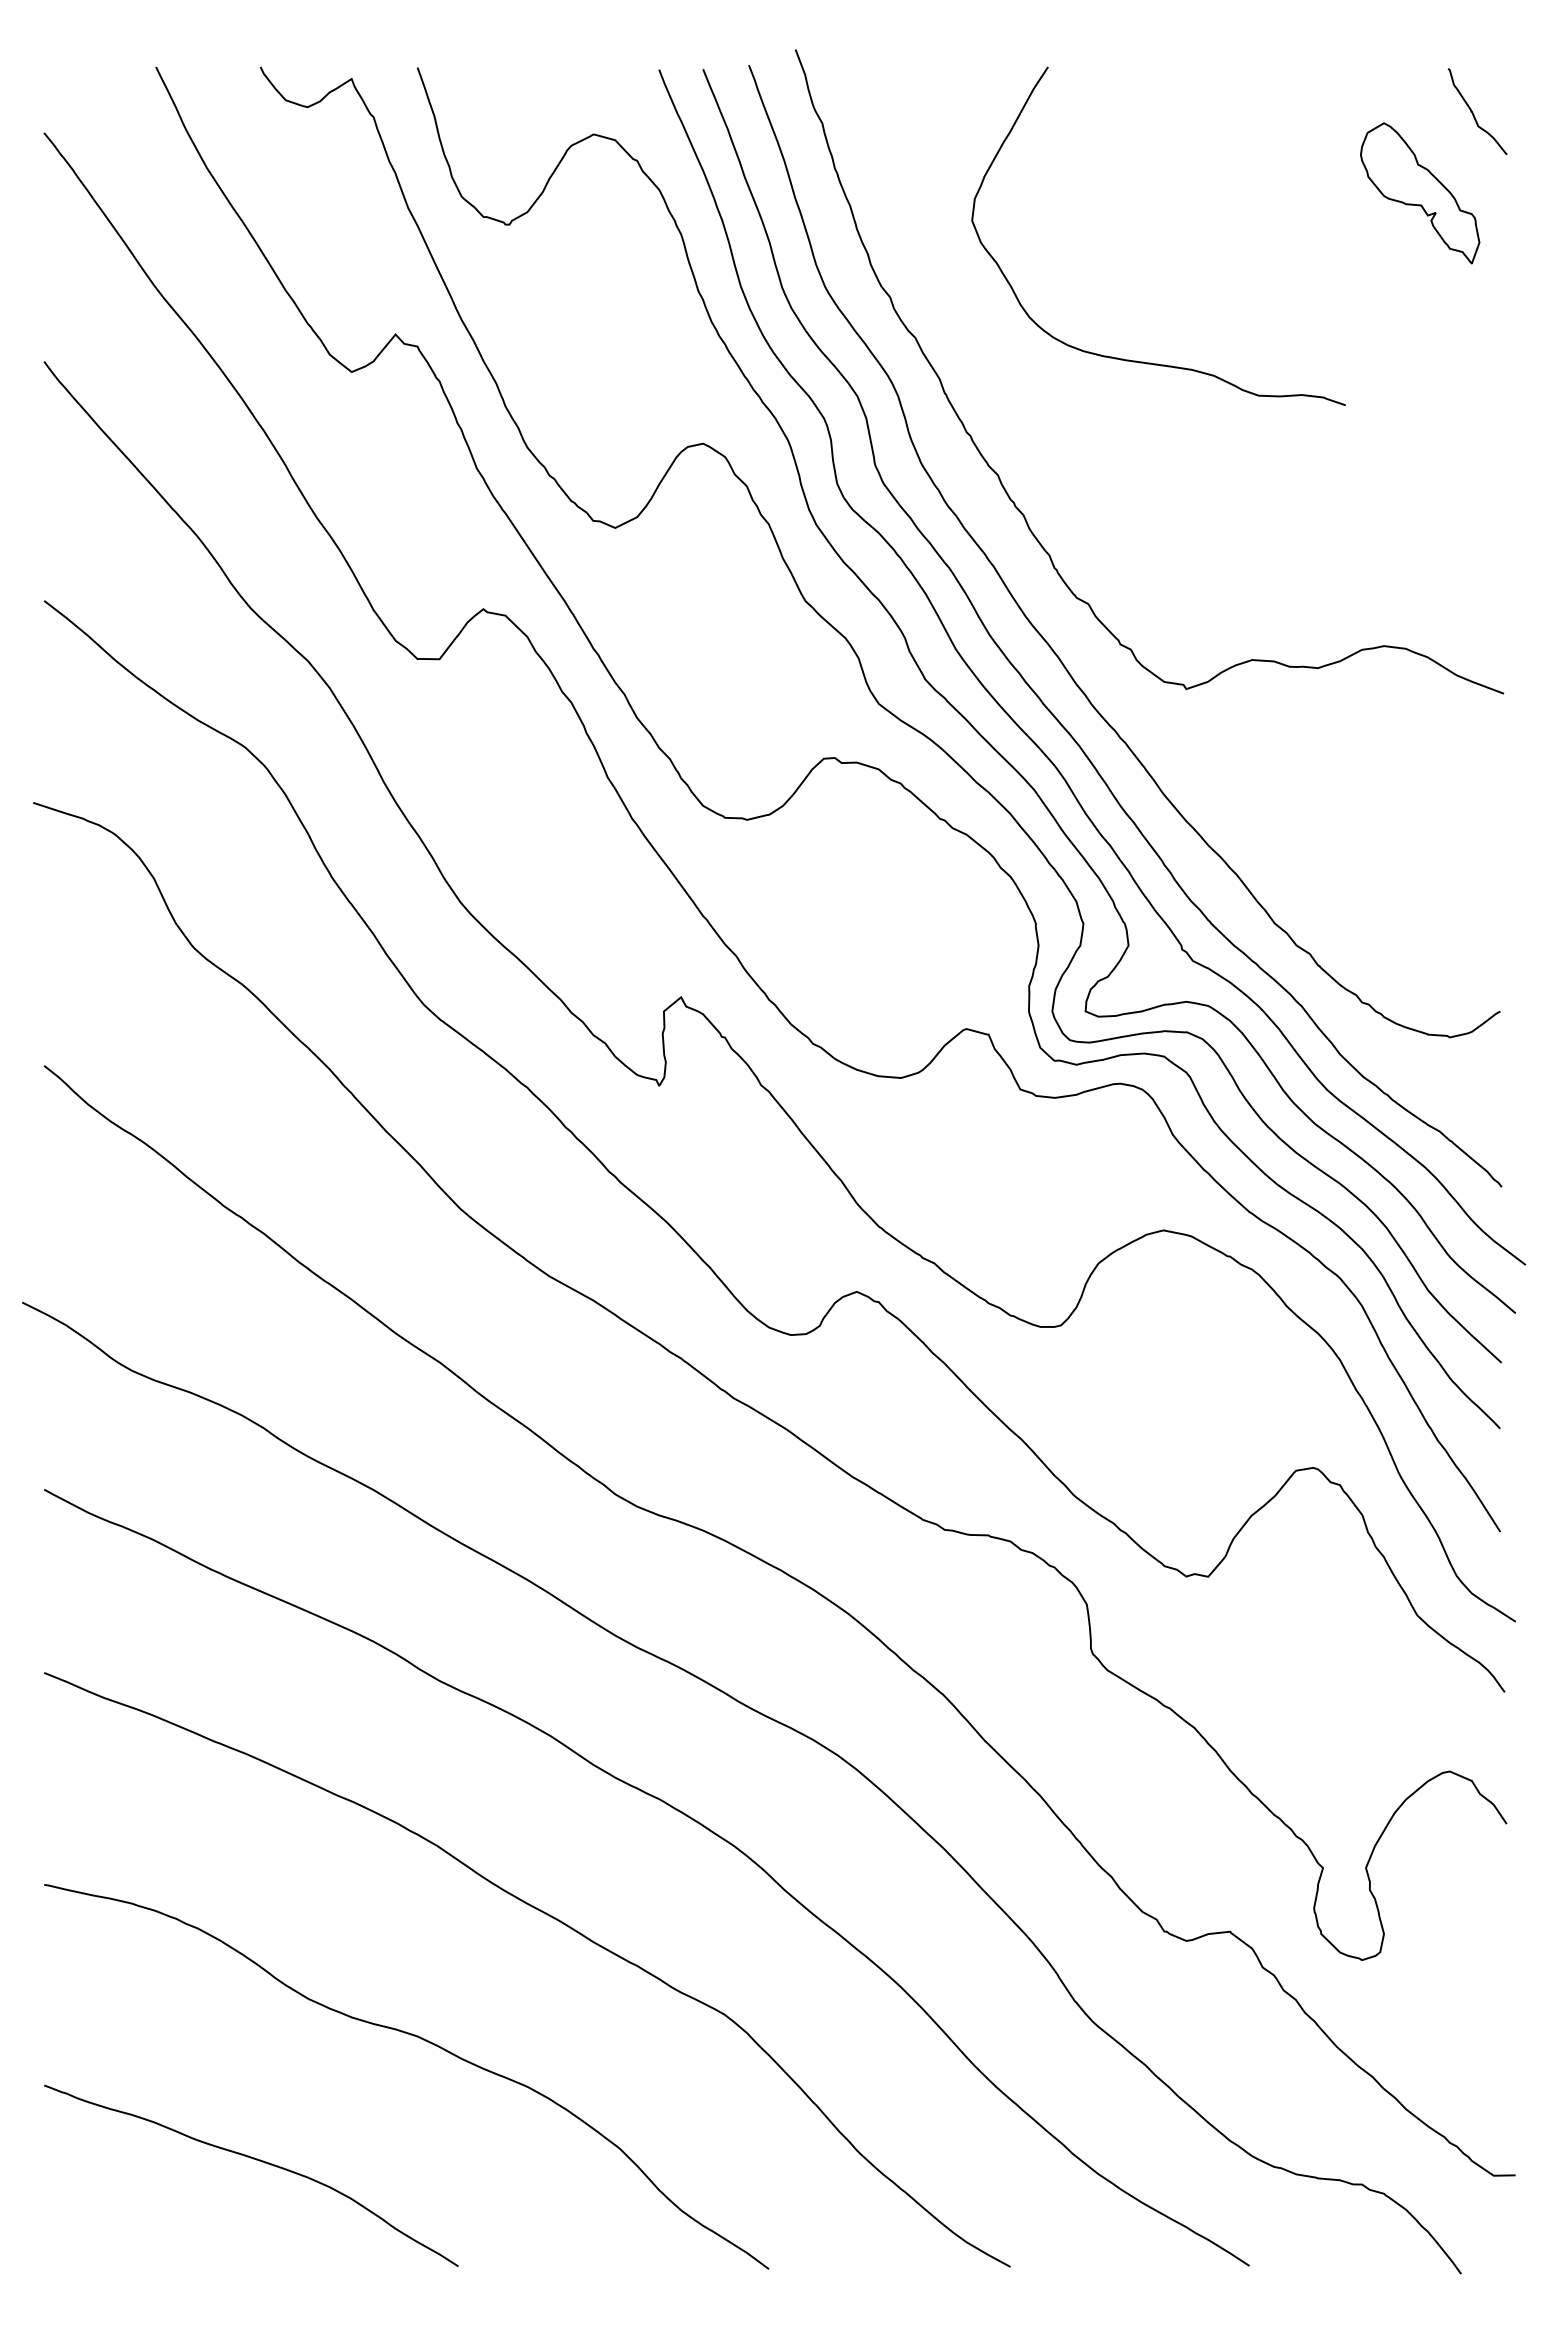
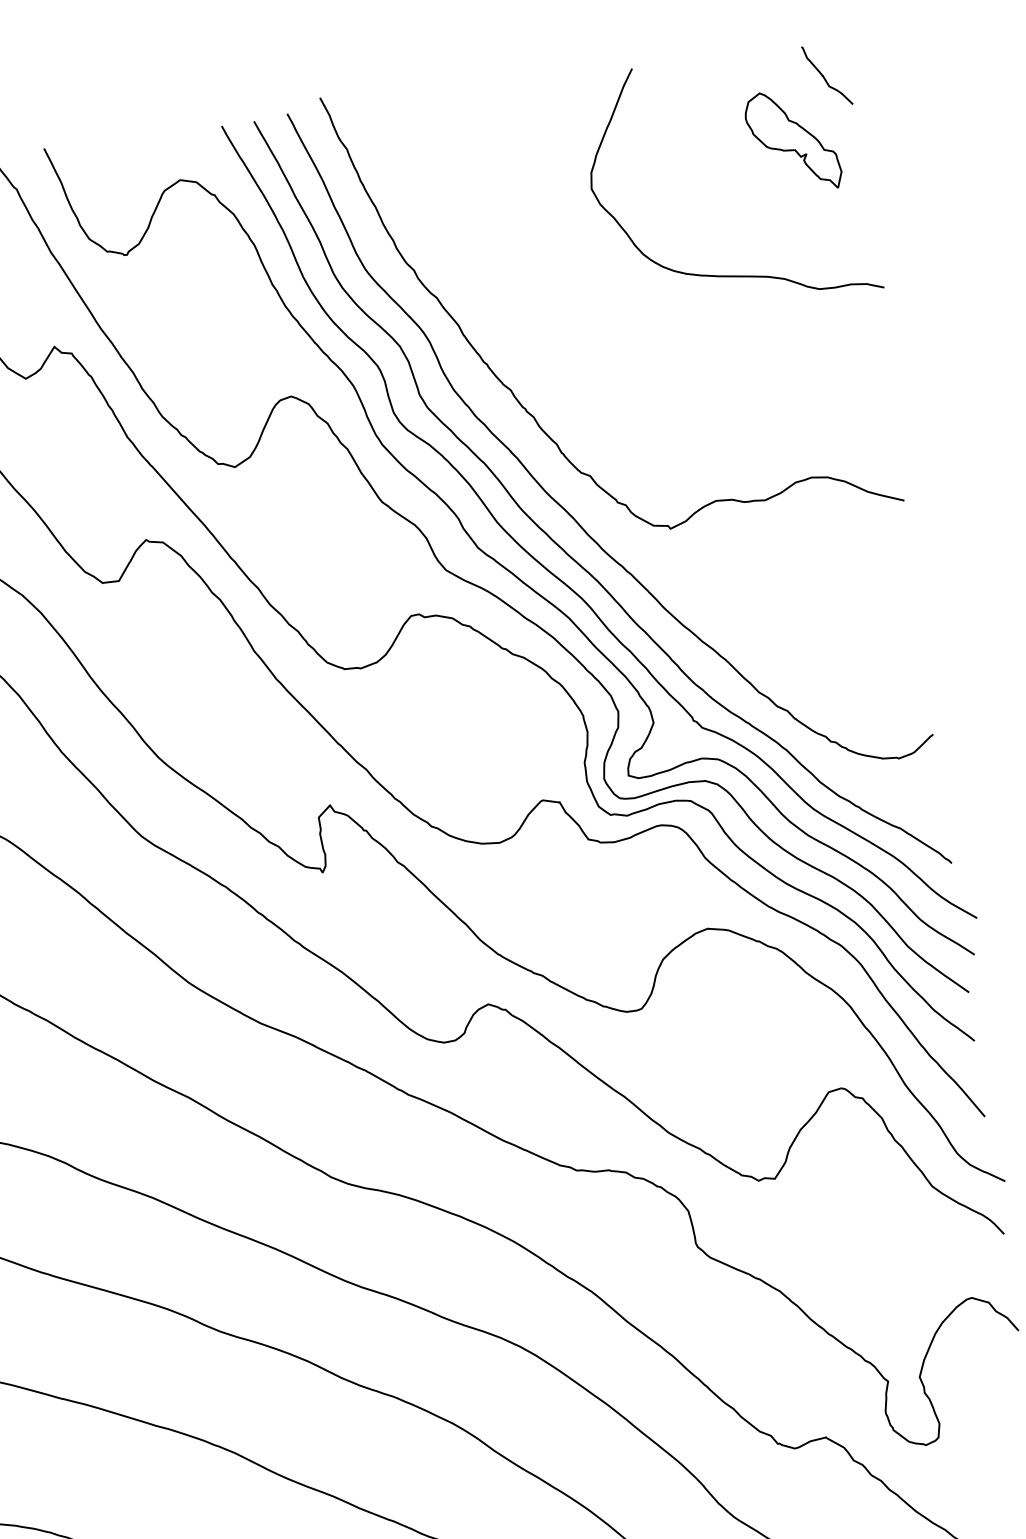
curve: (1143, 361) -> (731, 275), moved

